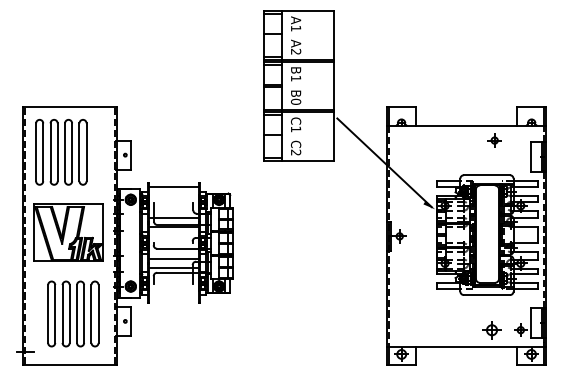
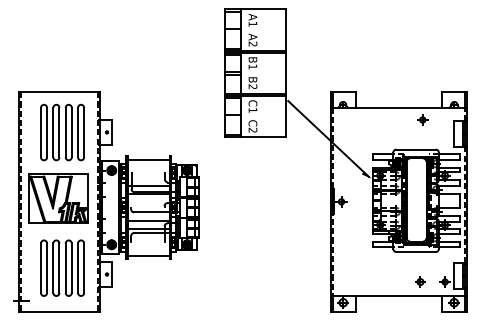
text: (296, 101) -> (253, 86), B0 -> B2
part: (61, 152) -> (62, 132), moved
line: (173, 299) -> (148, 255), added
part: (491, 329) -> (420, 281), size x0.71

